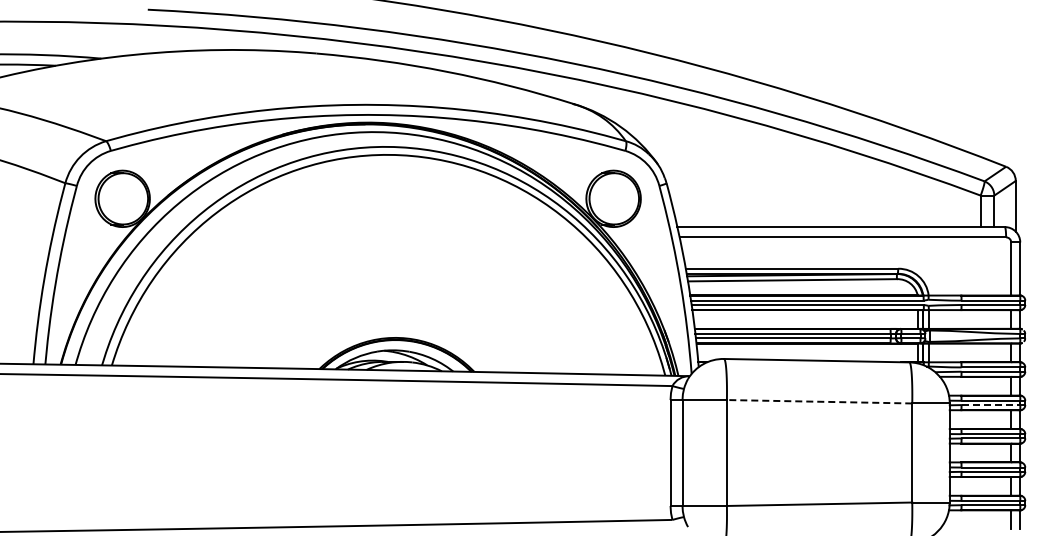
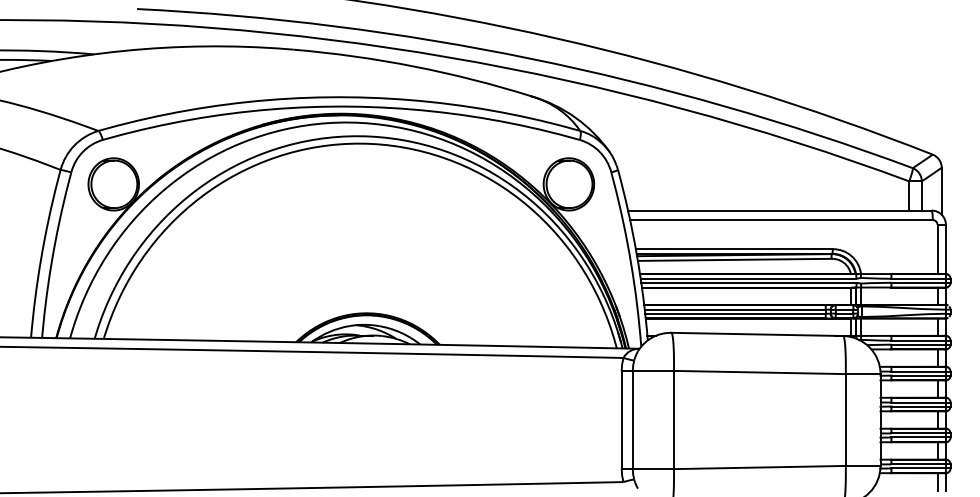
line: (819, 401) -> (759, 372), dashed -> solid
line: (991, 405) -> (919, 375), dashed -> solid

